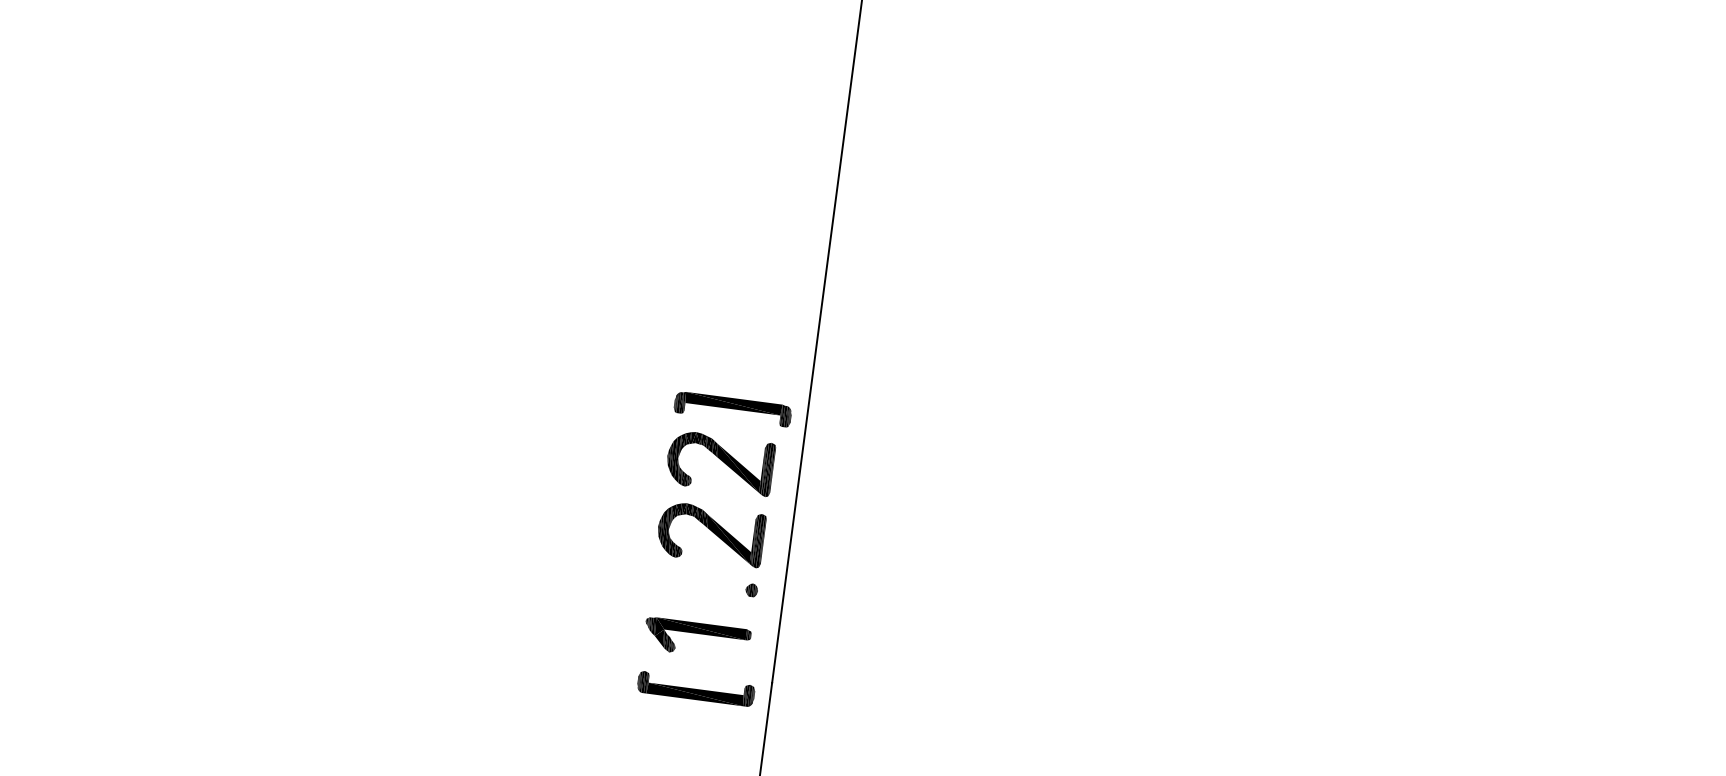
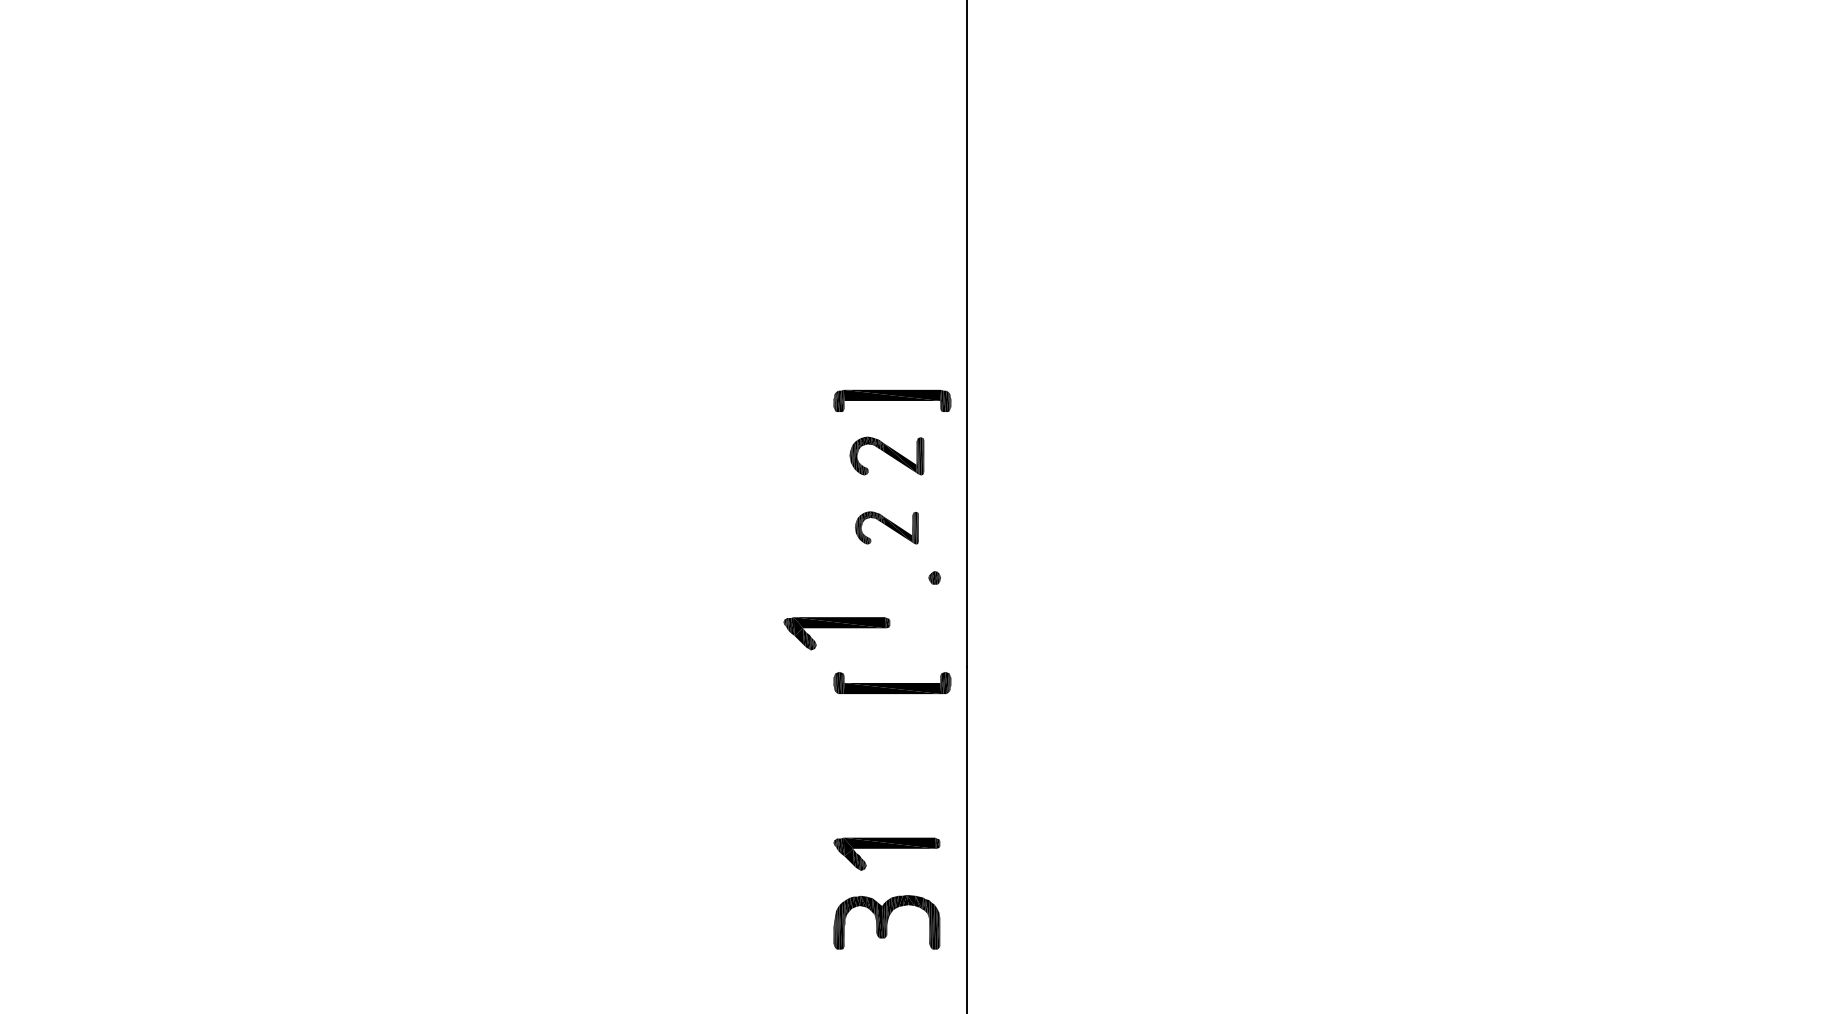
part: (719, 462) -> (886, 455), size x0.7
part: (710, 533) -> (886, 527), size x0.6
part: (696, 639) -> (836, 633), moved

